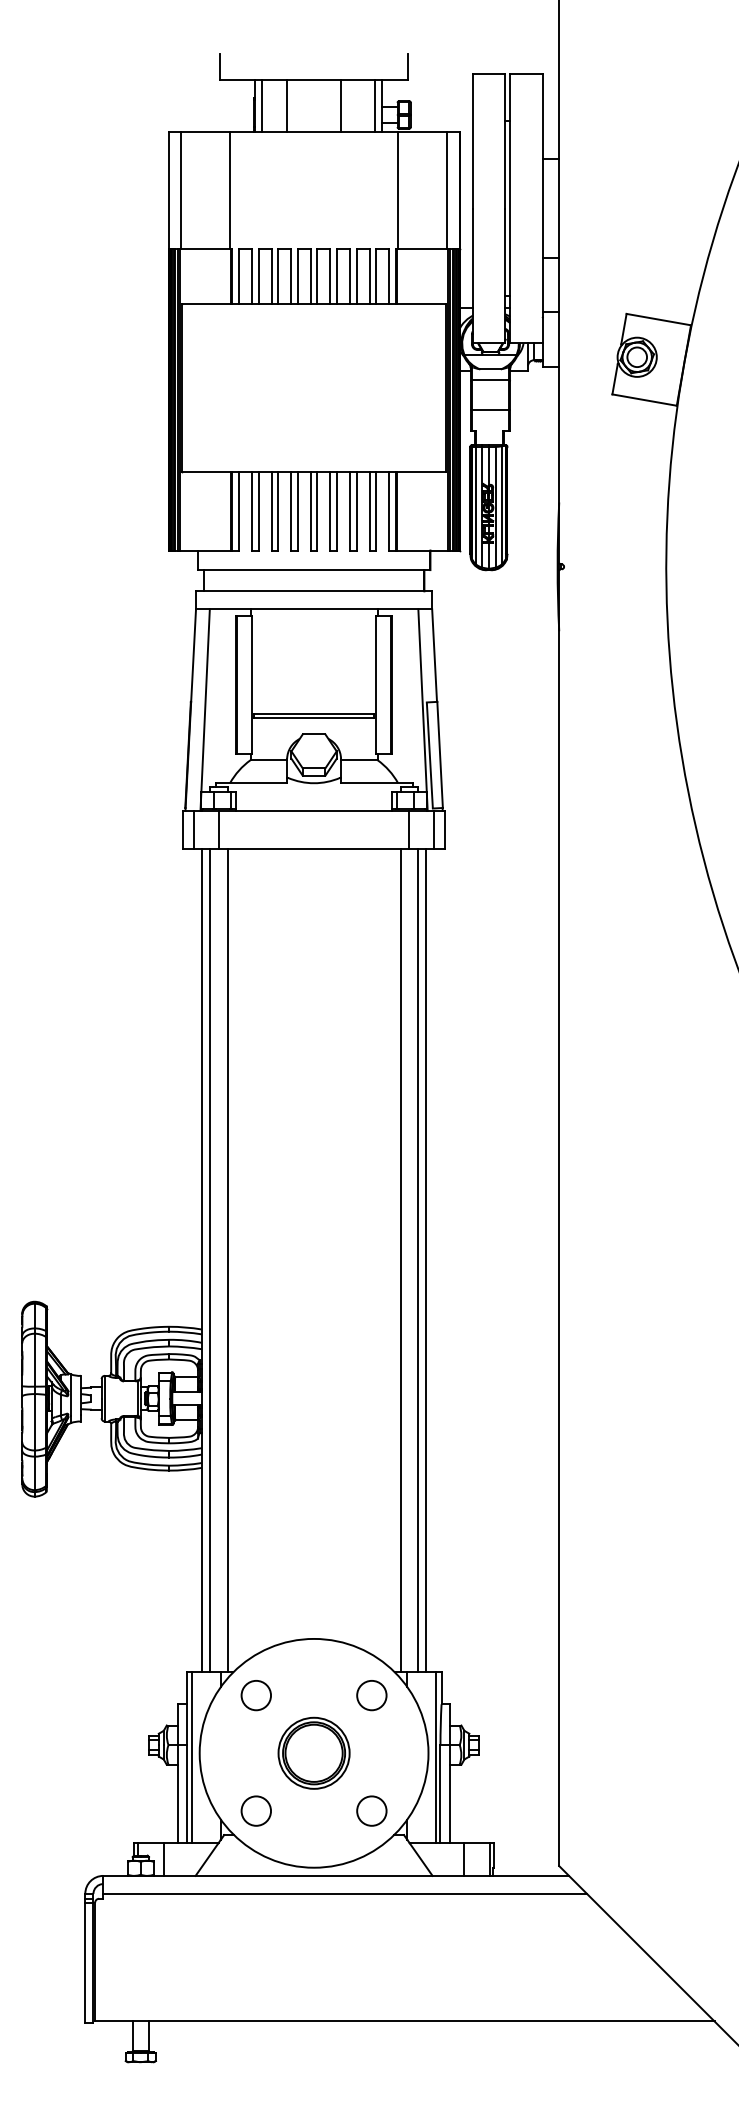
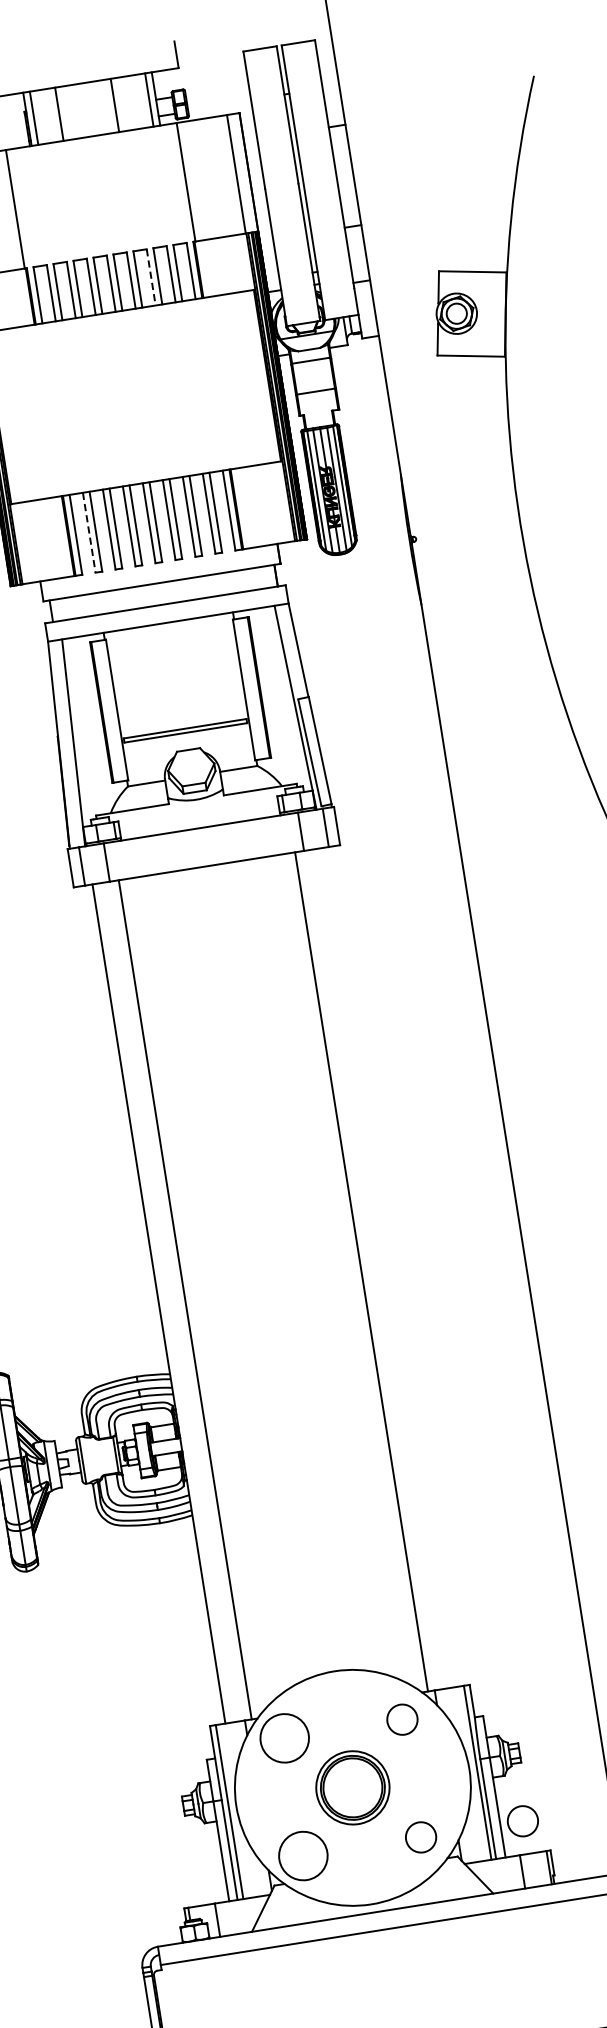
line: (350, 276) -> (151, 277), solid -> dashed
line: (251, 511) -> (88, 533), solid -> dashed
line: (209, 1260) -> (166, 1302), removed
line: (418, 1260) -> (379, 1269), removed
line: (426, 1260) -> (387, 1267), removed
circle: (256, 1695) -> (284, 1738), size x1.6
circle: (256, 1810) -> (303, 1855), size x1.6
circle: (471, 1810) -> (522, 1820), added

